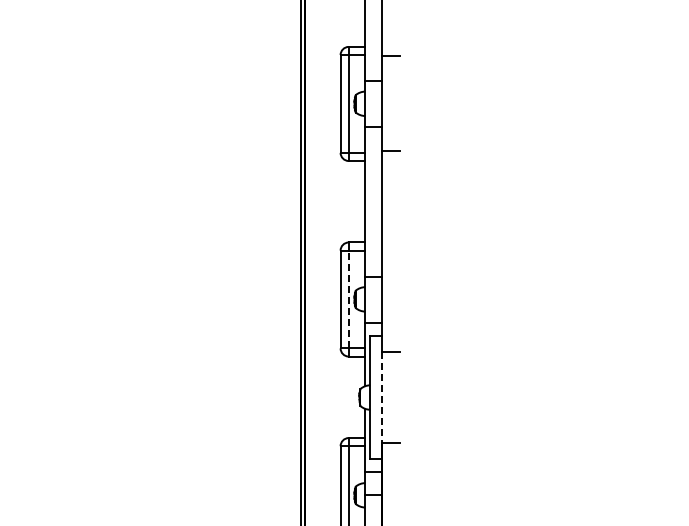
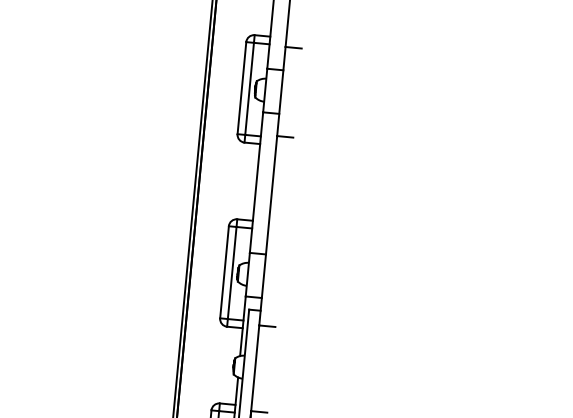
line: (348, 299) -> (231, 272), dashed -> solid
line: (382, 398) -> (255, 369), dashed -> solid

